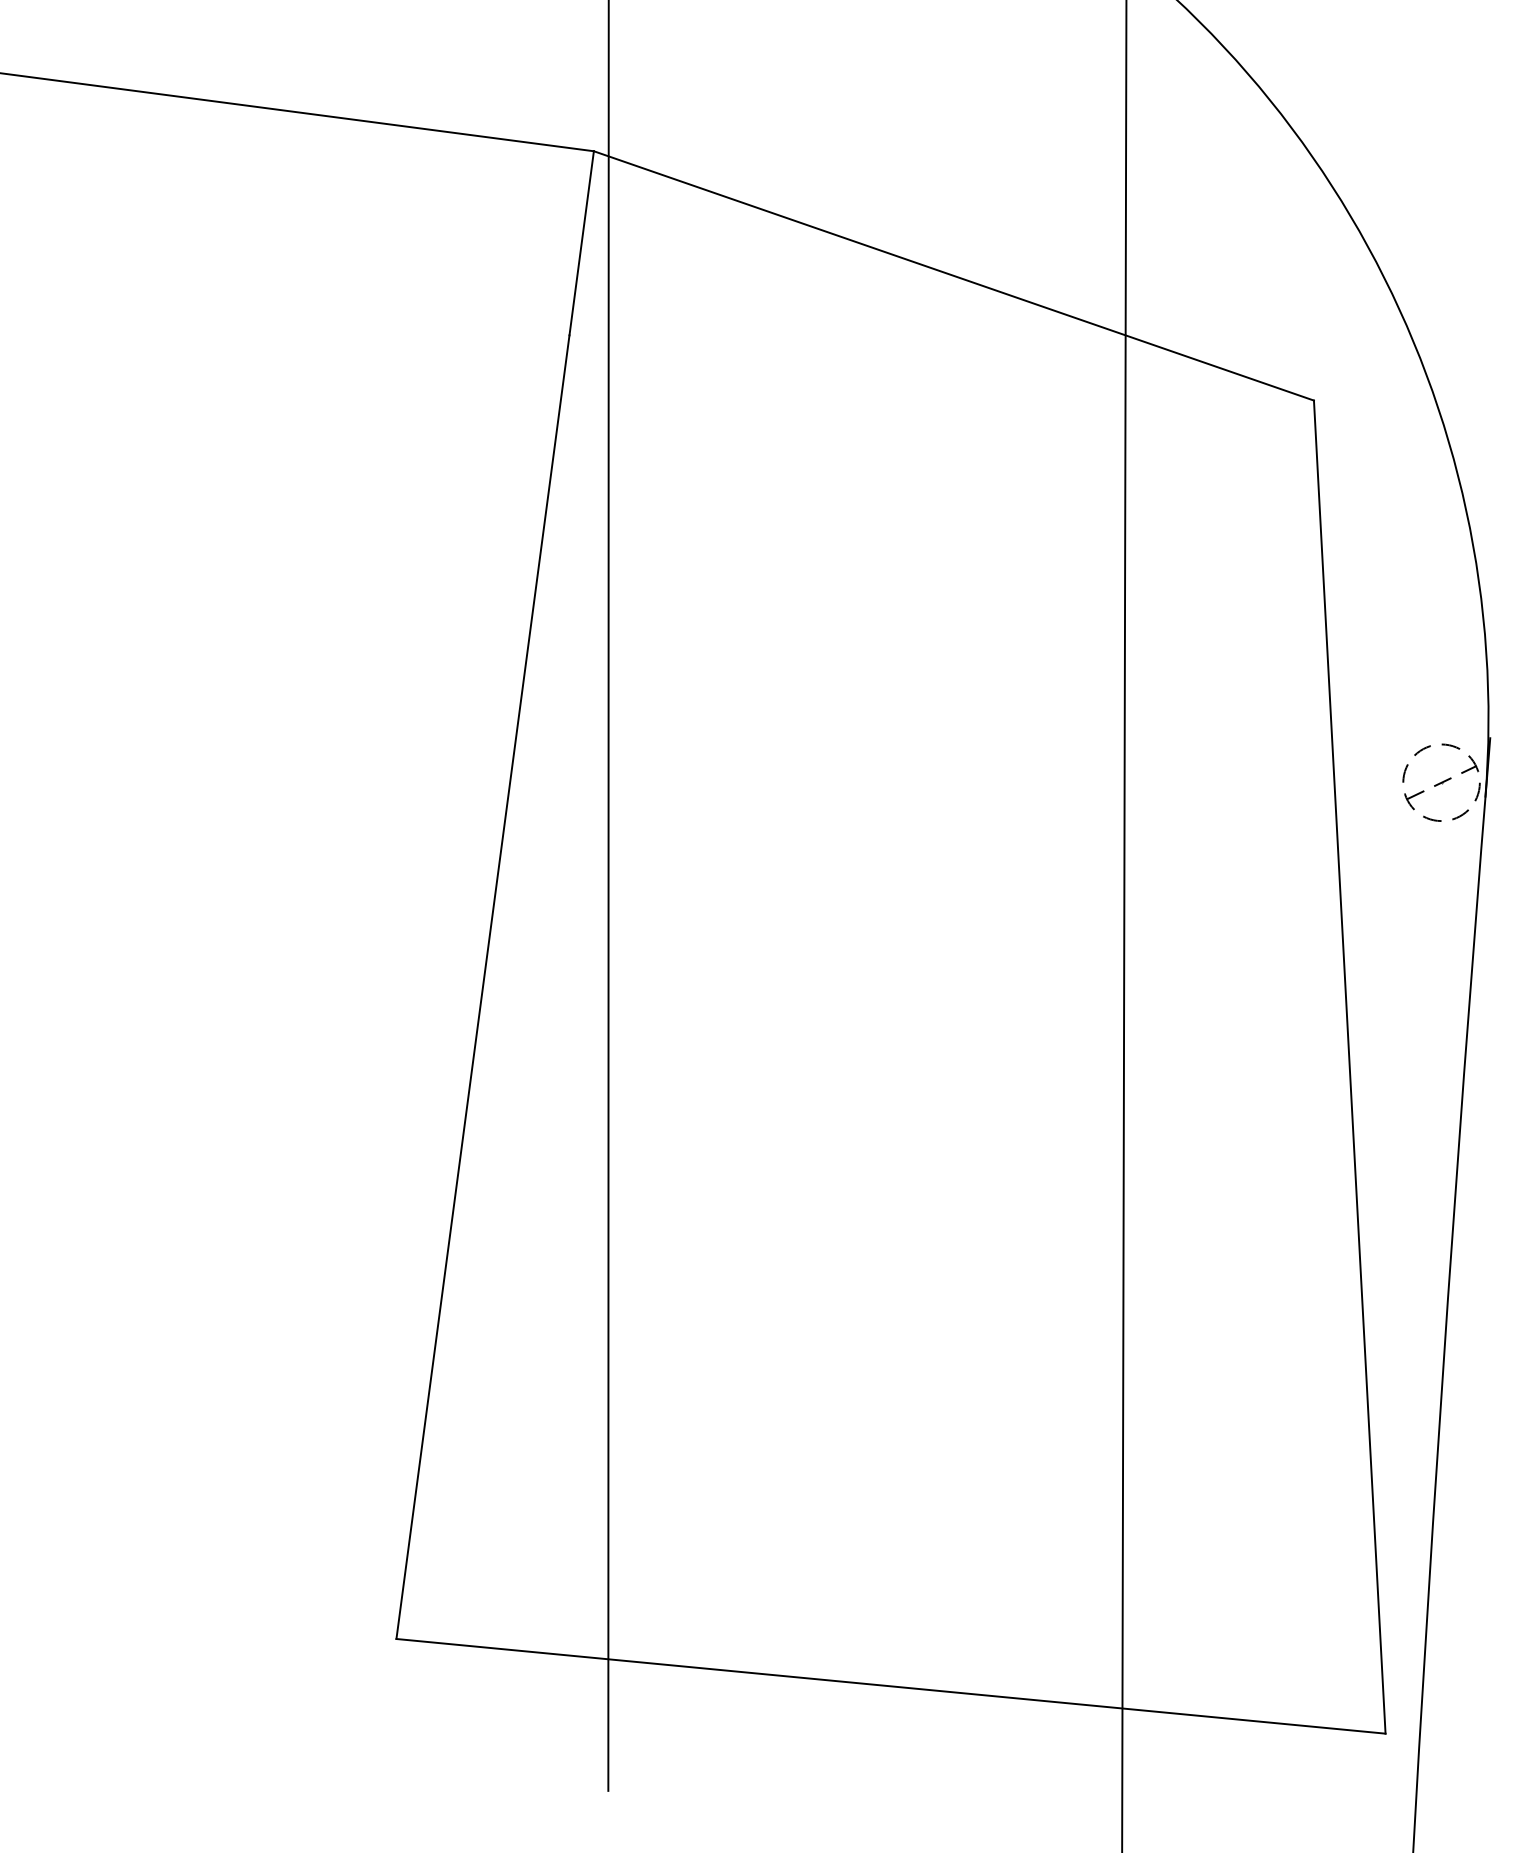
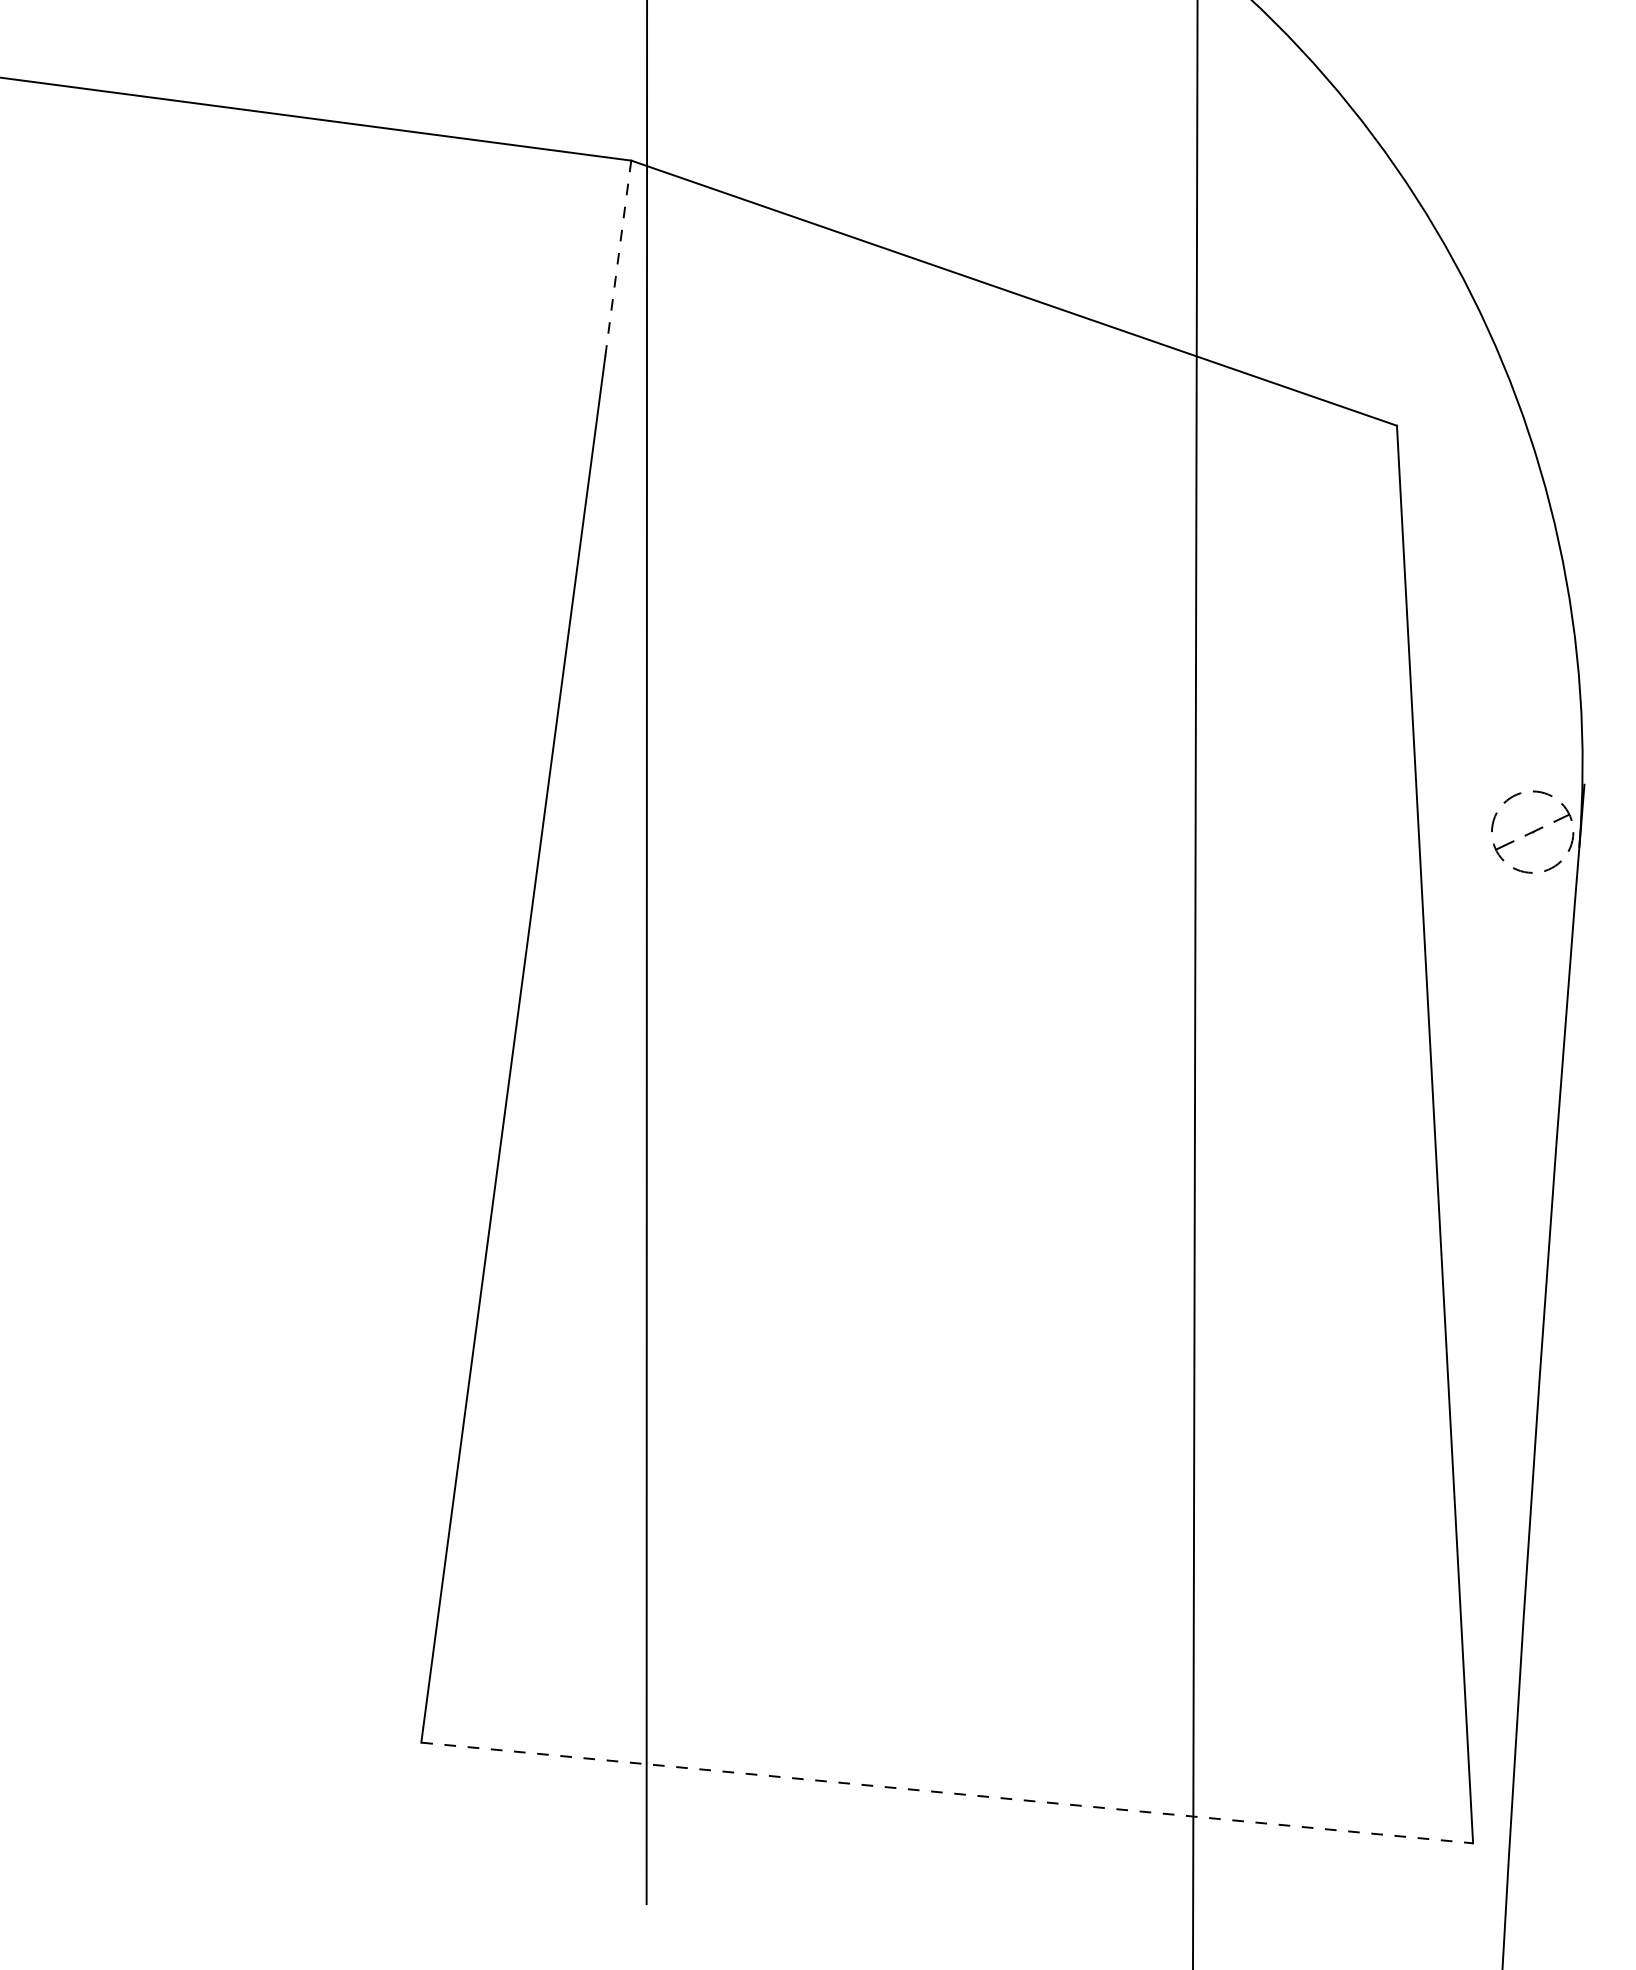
line: (581, 243) -> (618, 258), solid -> dashed
line: (891, 1686) -> (947, 1793), solid -> dashed

